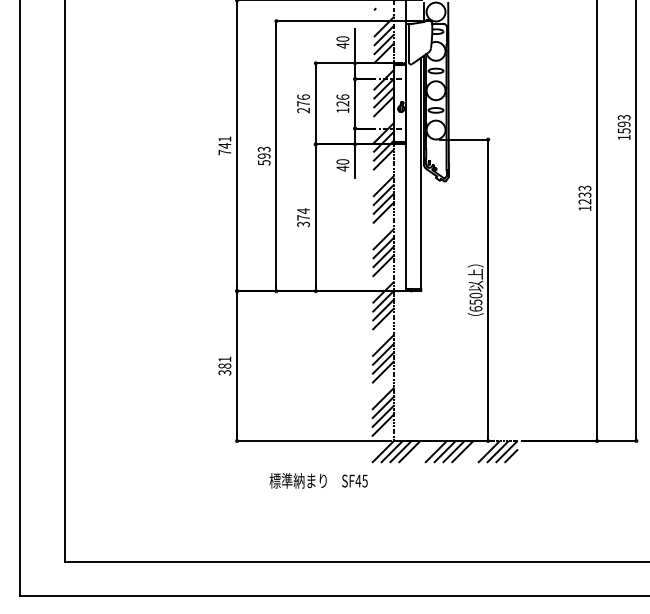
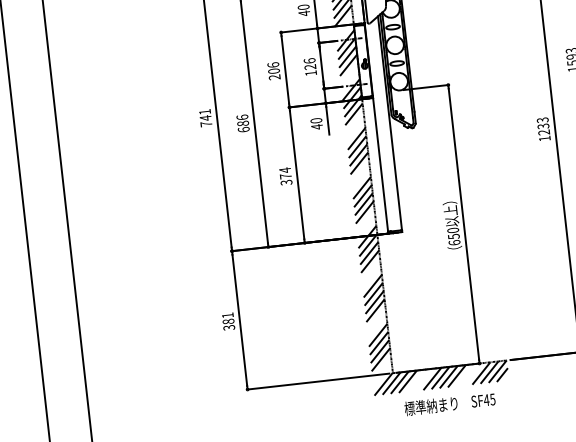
text: (303, 103) -> (273, 70), 276 -> 206
text: (263, 155) -> (242, 123), 593 -> 686
text: (318, 480) -> (449, 403), moved

